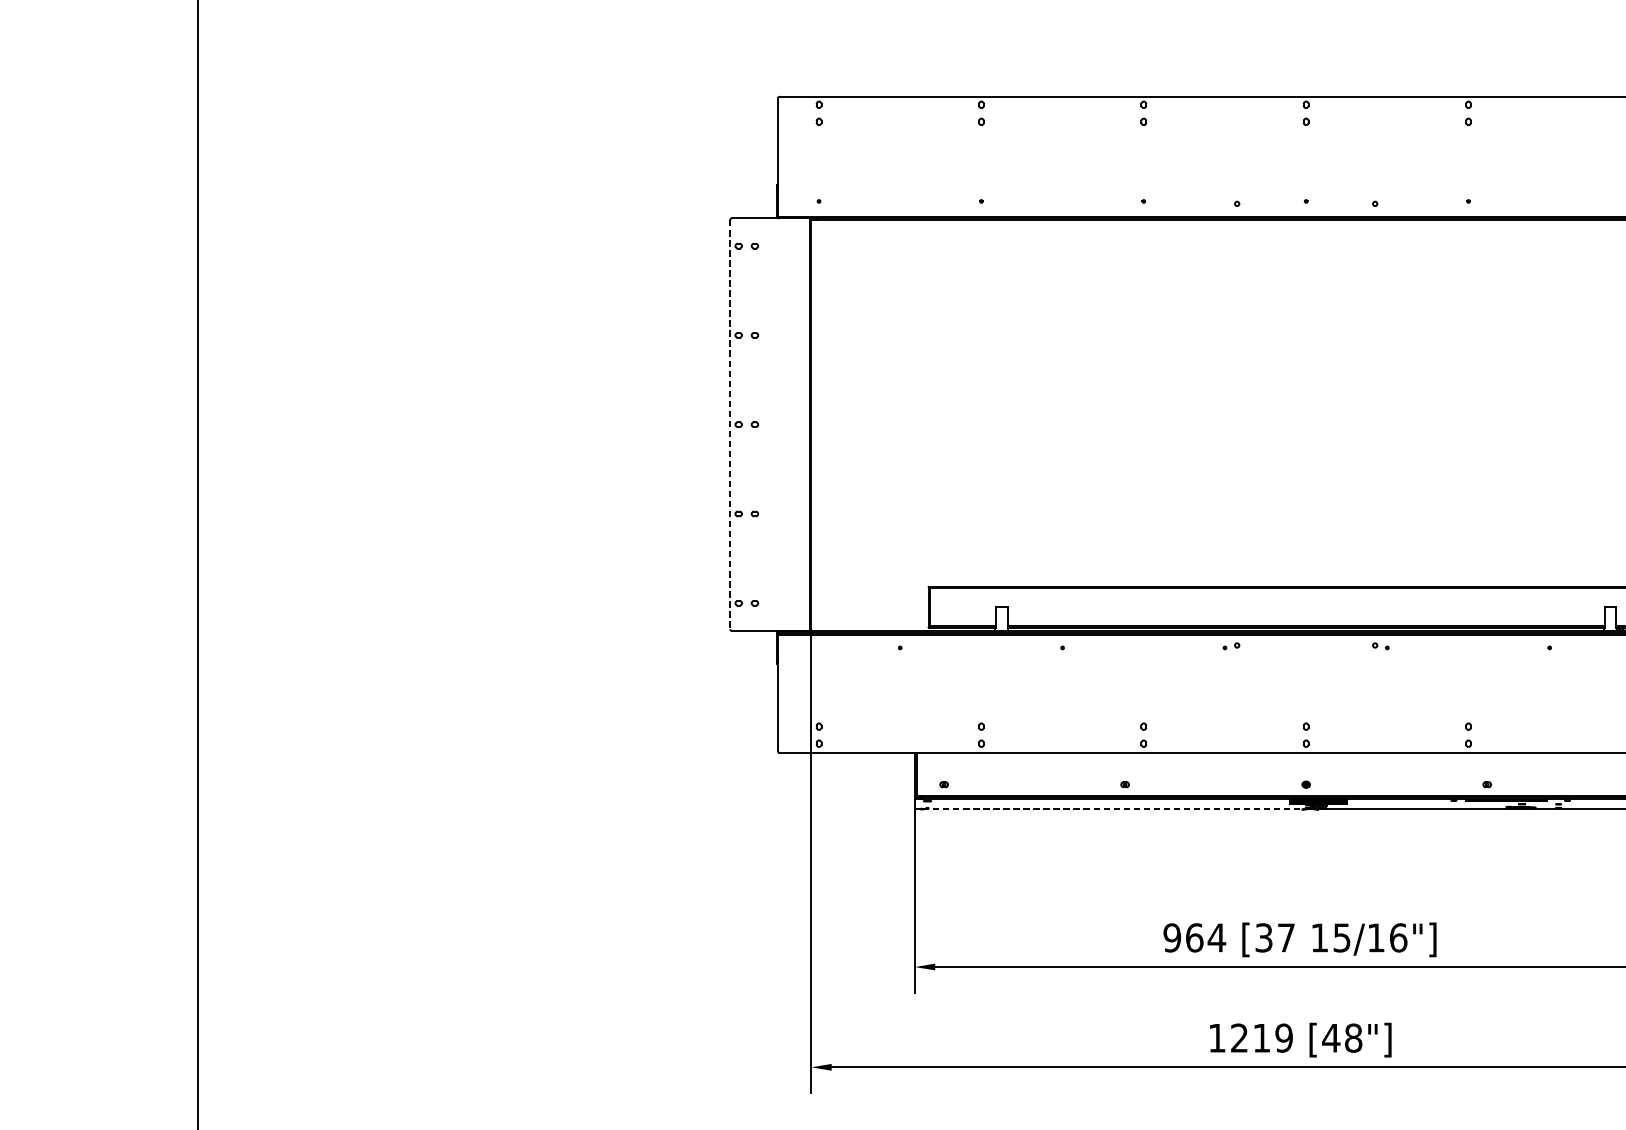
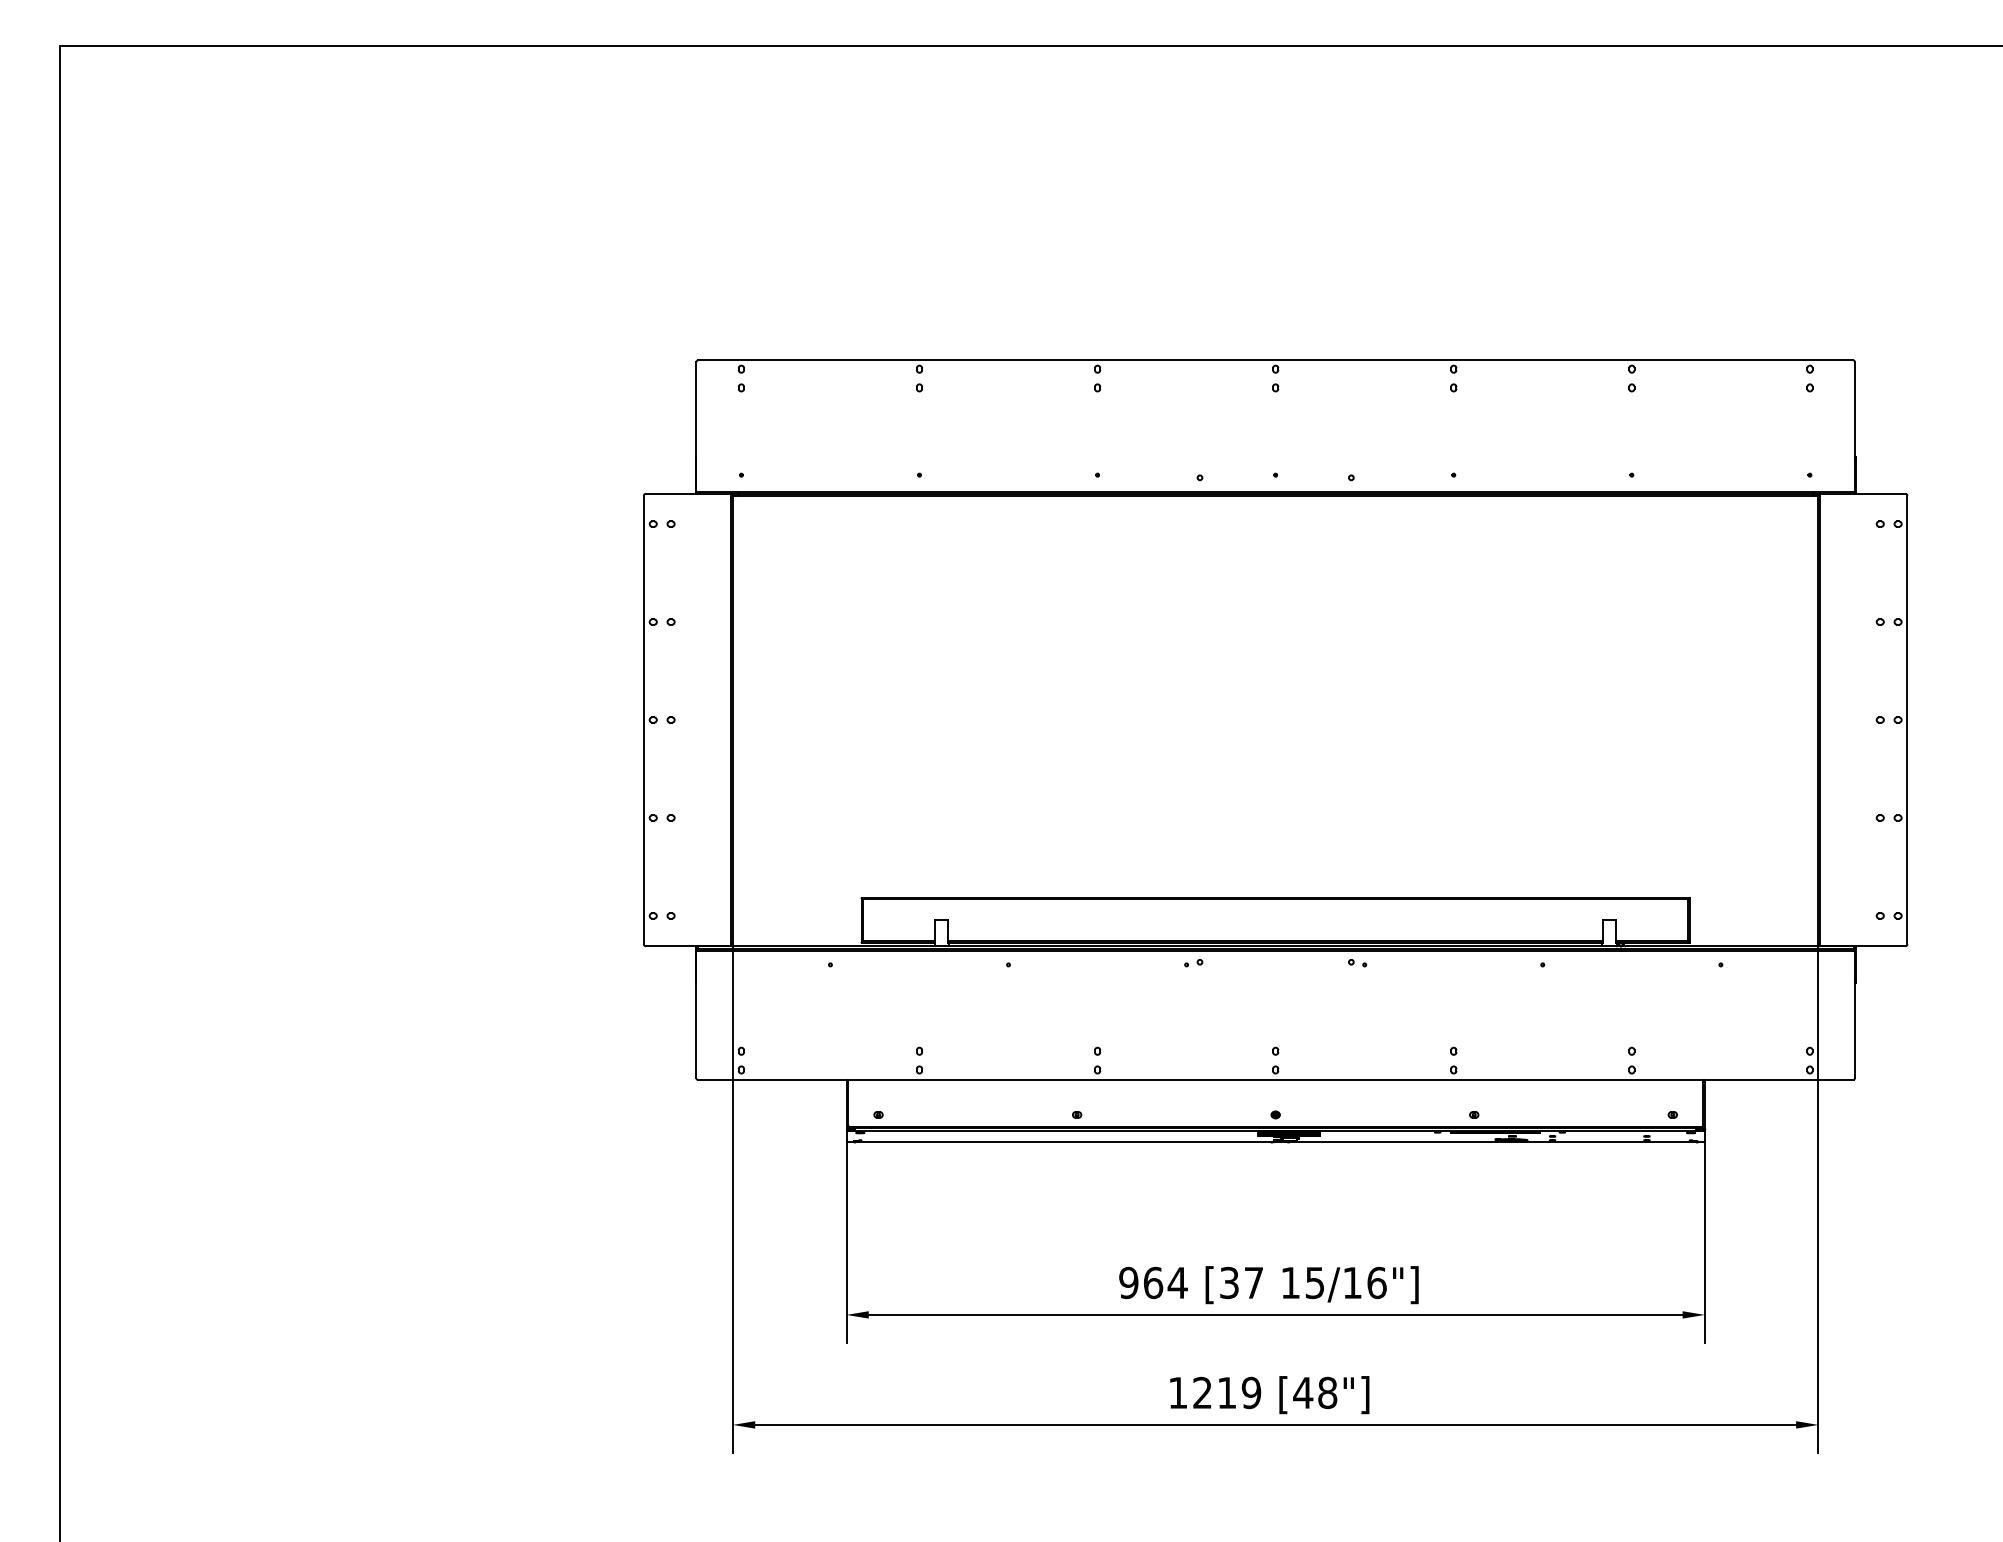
line: (729, 425) -> (643, 720), dashed -> solid
line: (1113, 809) -> (1064, 1142), dashed -> solid

